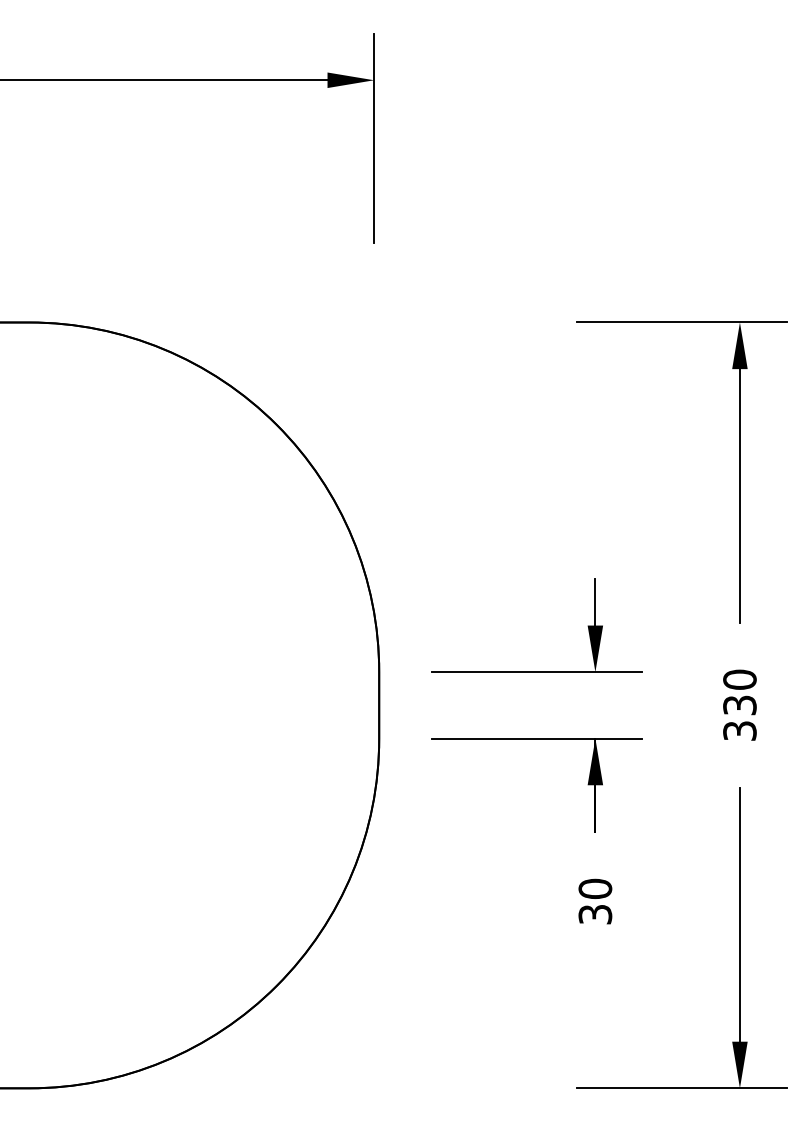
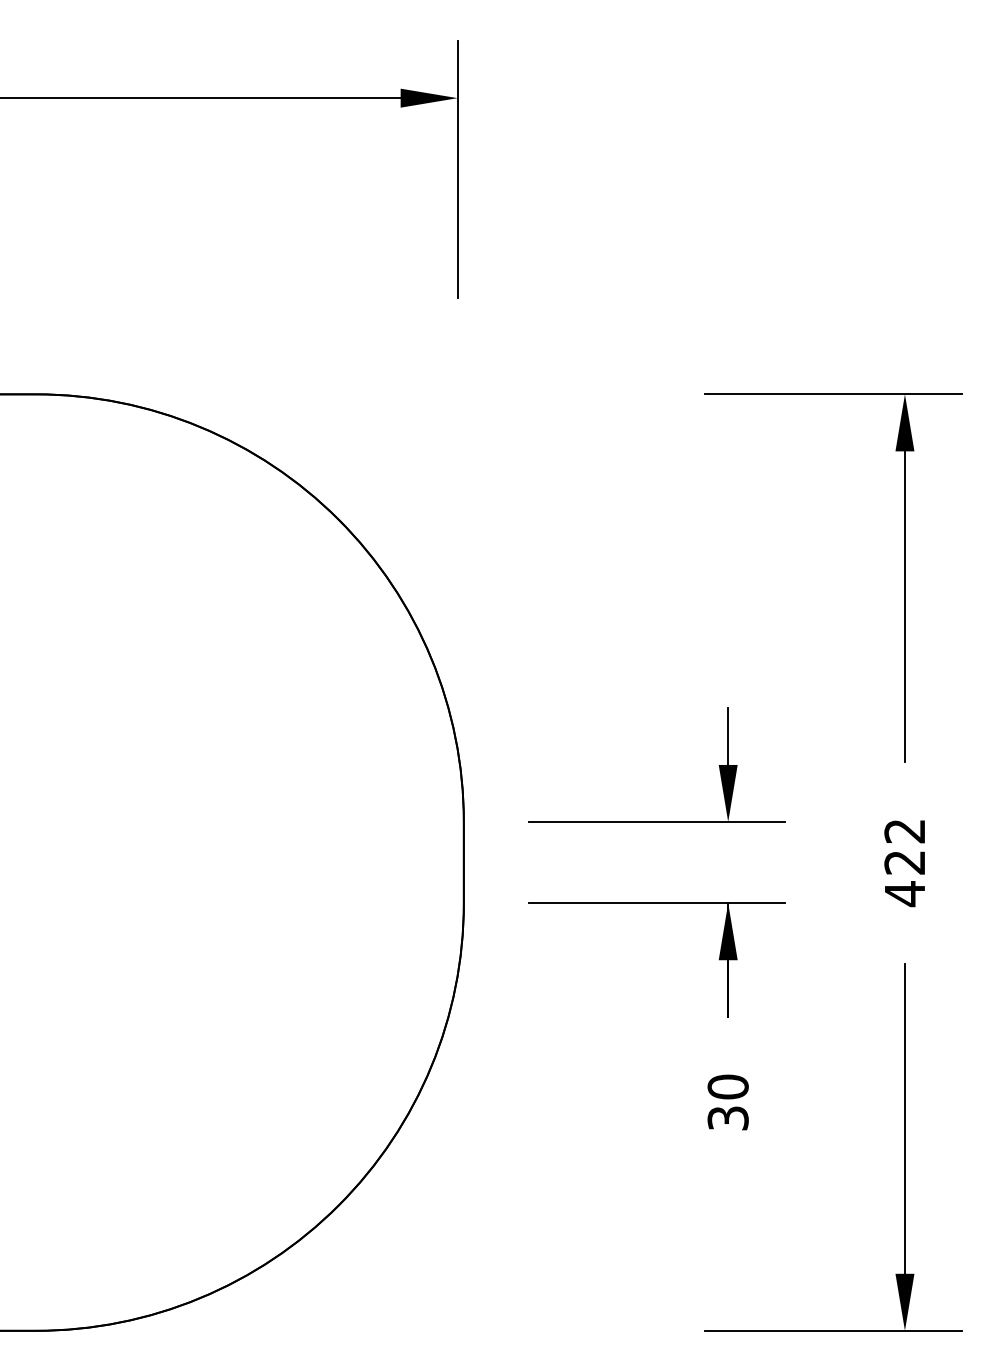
text: (739, 705) -> (904, 862), 330 -> 422

